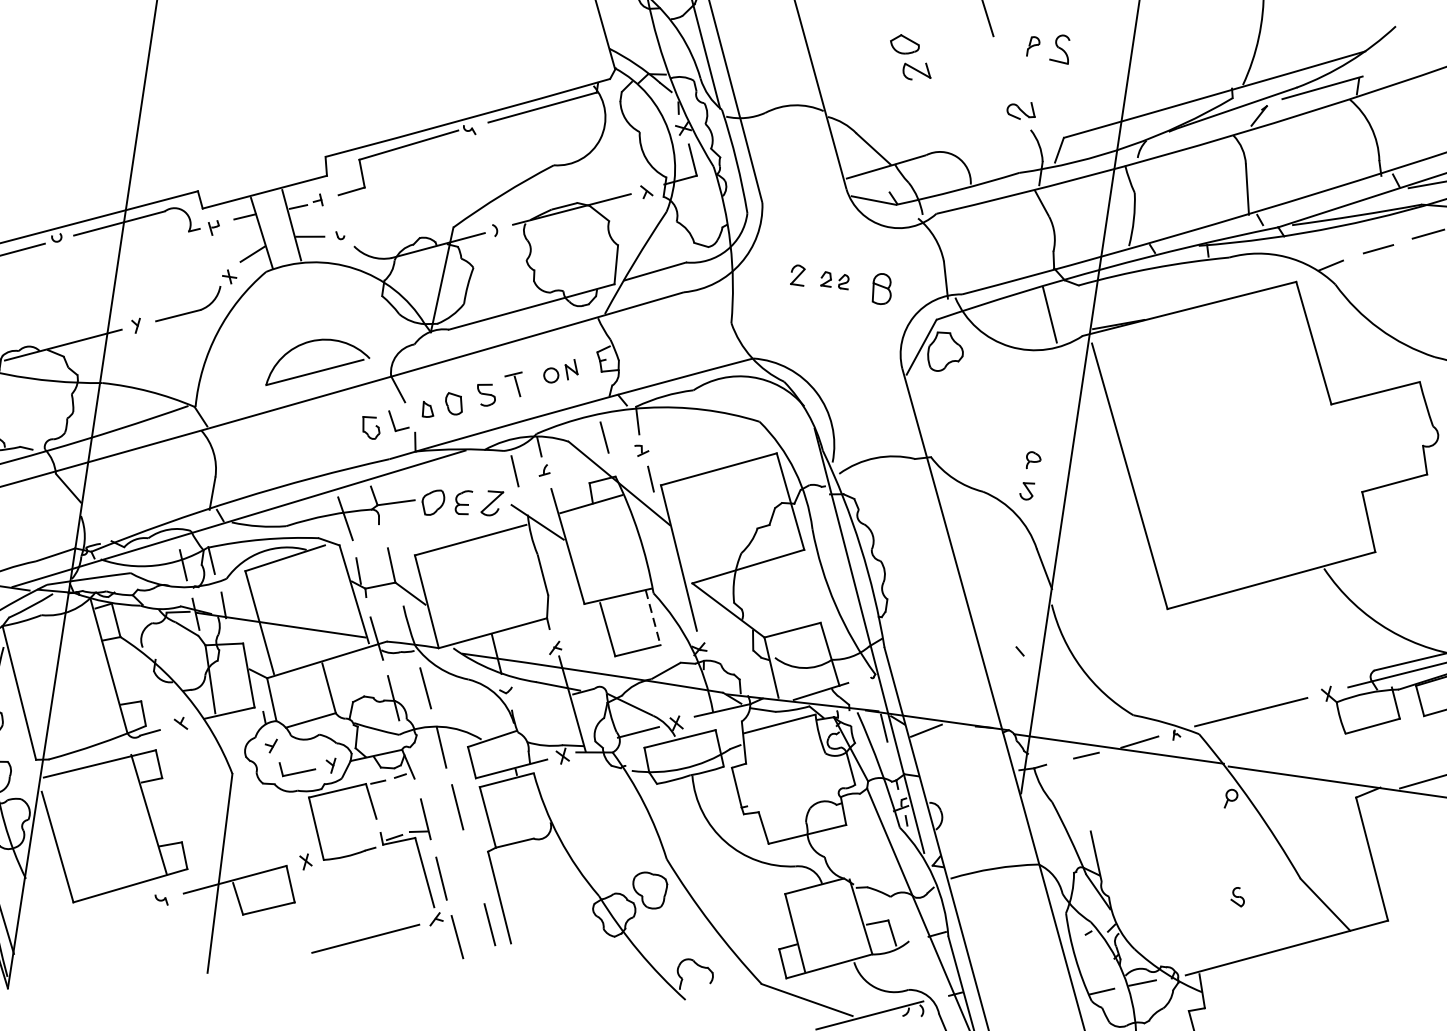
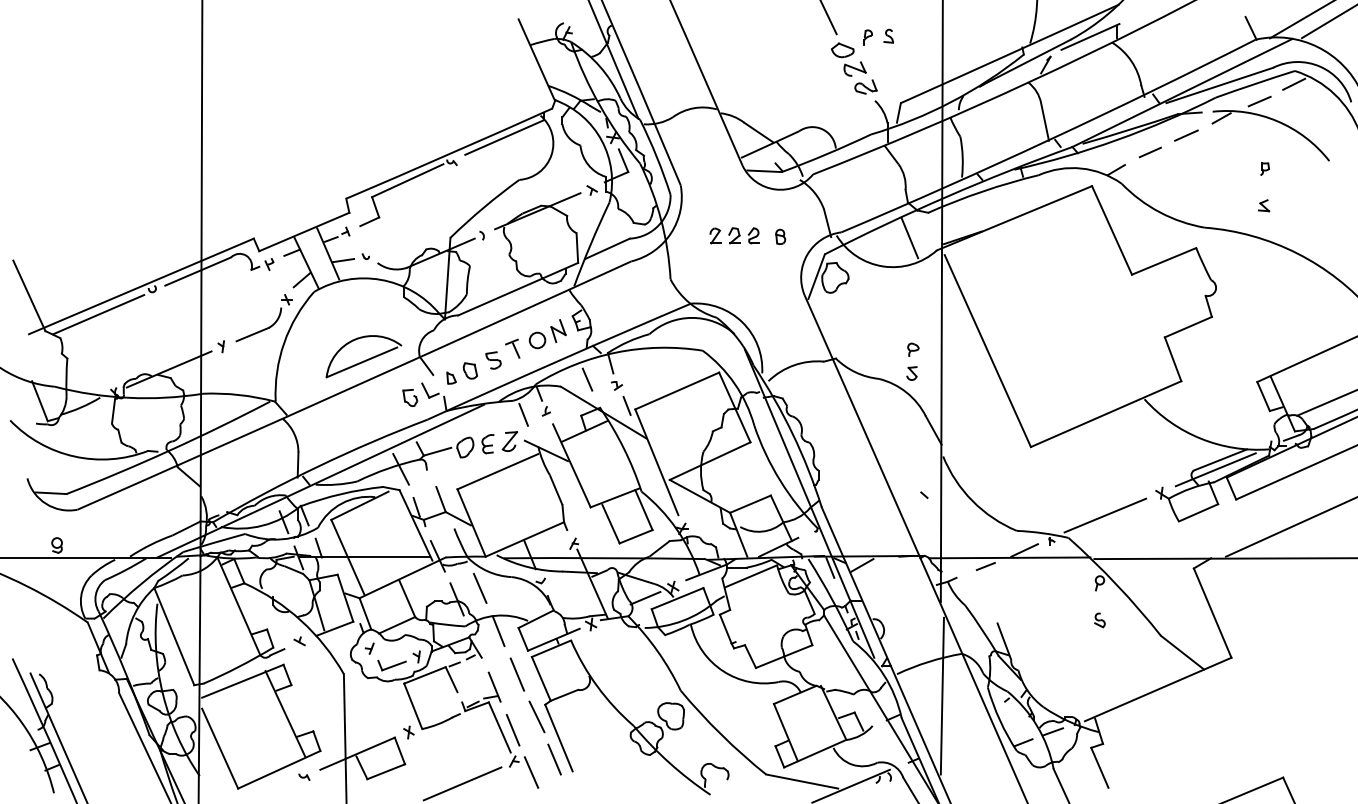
part: (1060, 47) -> (888, 35), size x0.62
part: (910, 57) -> (848, 59), moved
part: (834, 279) -> (743, 235), size x1.43
part: (882, 288) -> (780, 236), size x0.62
part: (561, 371) -> (547, 334), size x1.43
line: (652, 618) -> (643, 510), dashed -> solid
line: (474, 865) -> (536, 716), added
part: (1237, 897) -> (1099, 620), moved
line: (1004, 914) -> (941, 695), added

